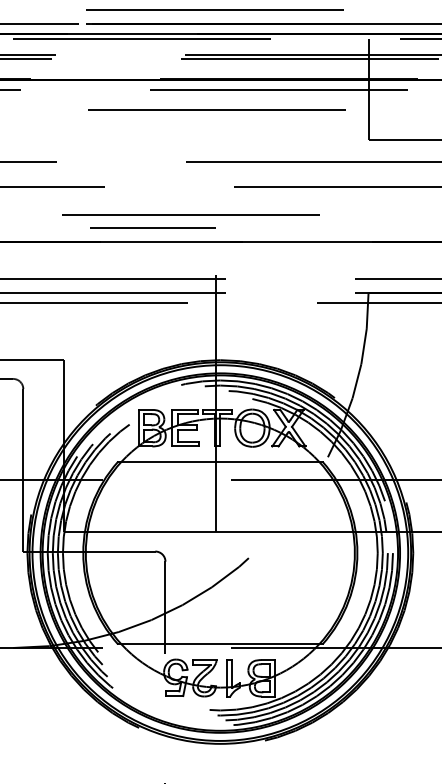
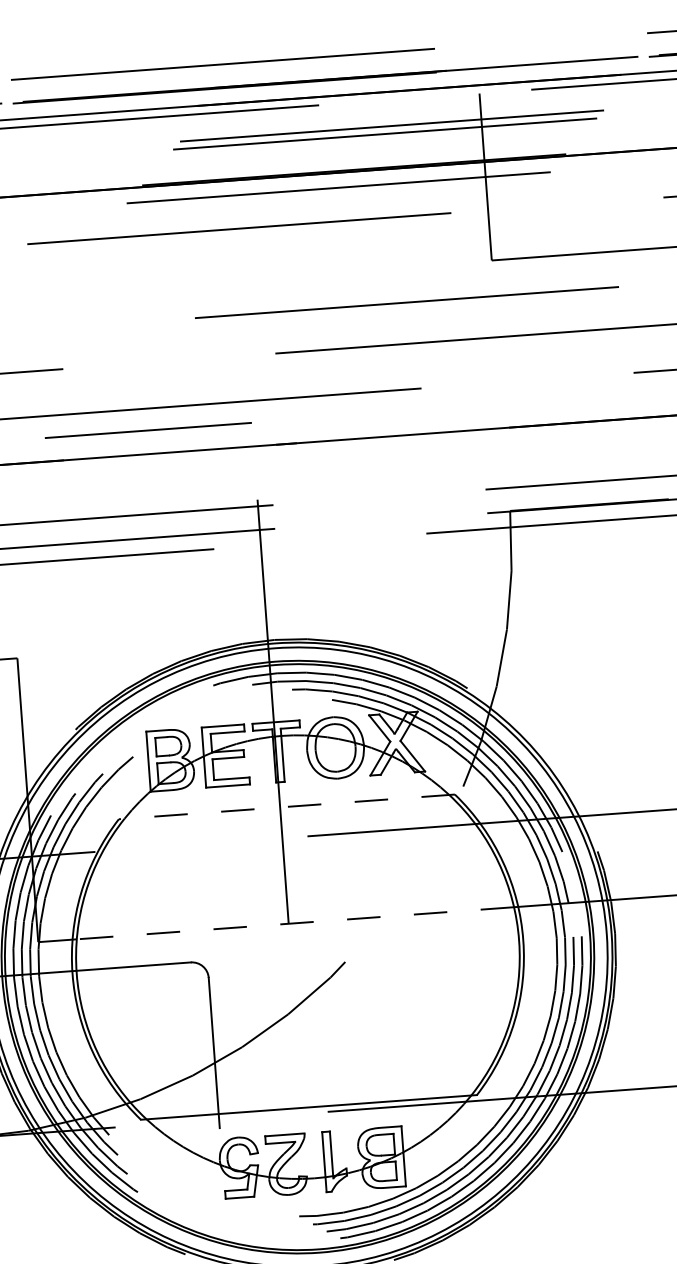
line: (219, 461) -> (285, 806), solid -> dashed
line: (220, 532) -> (295, 923), solid -> dashed

